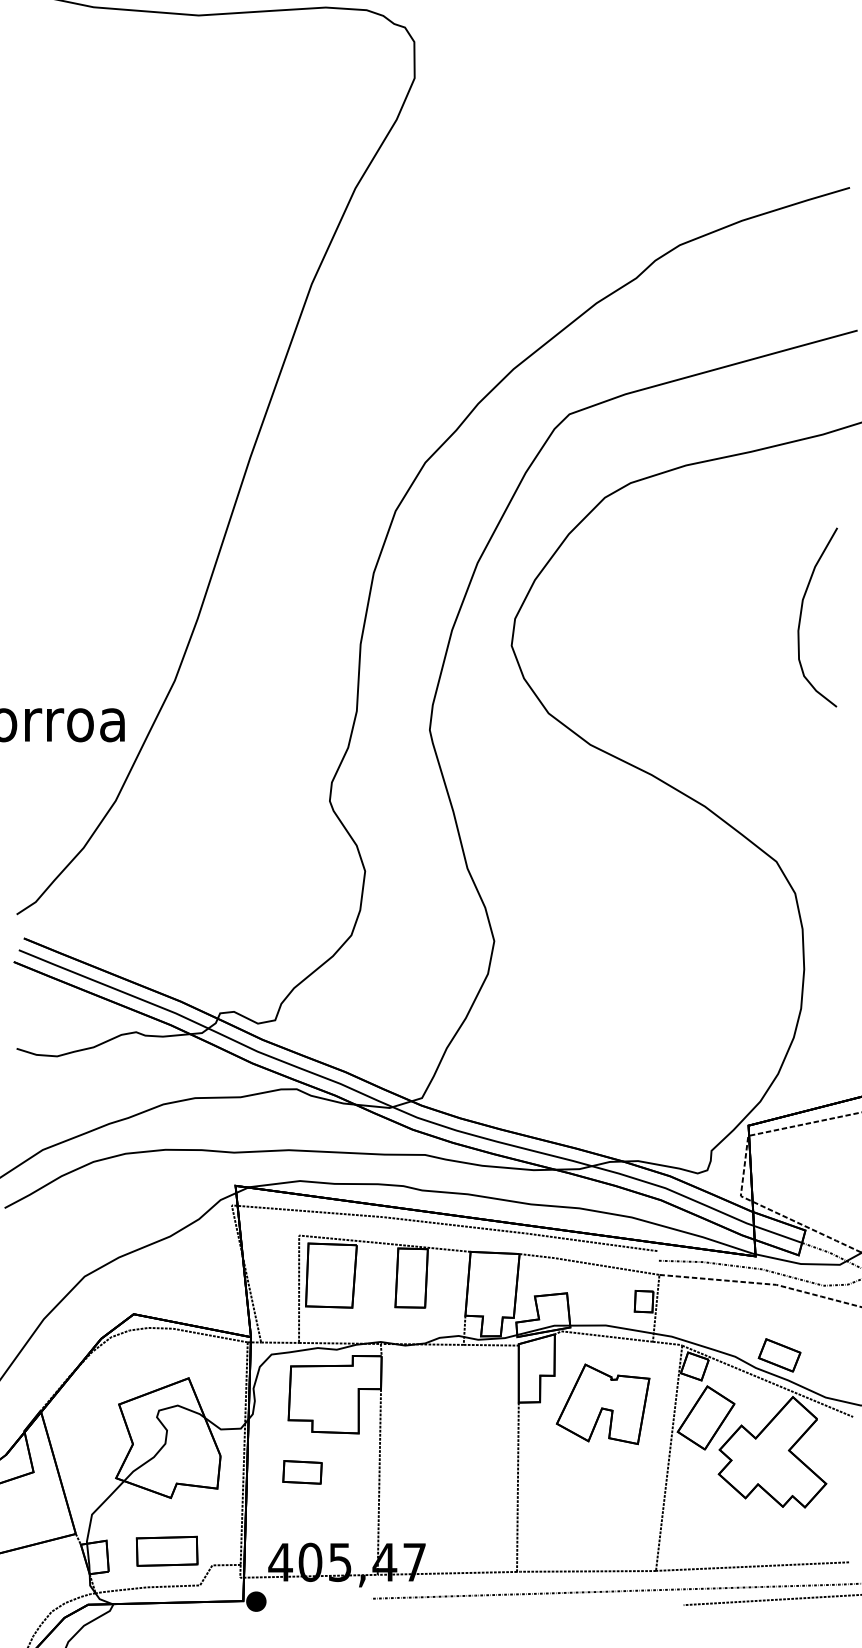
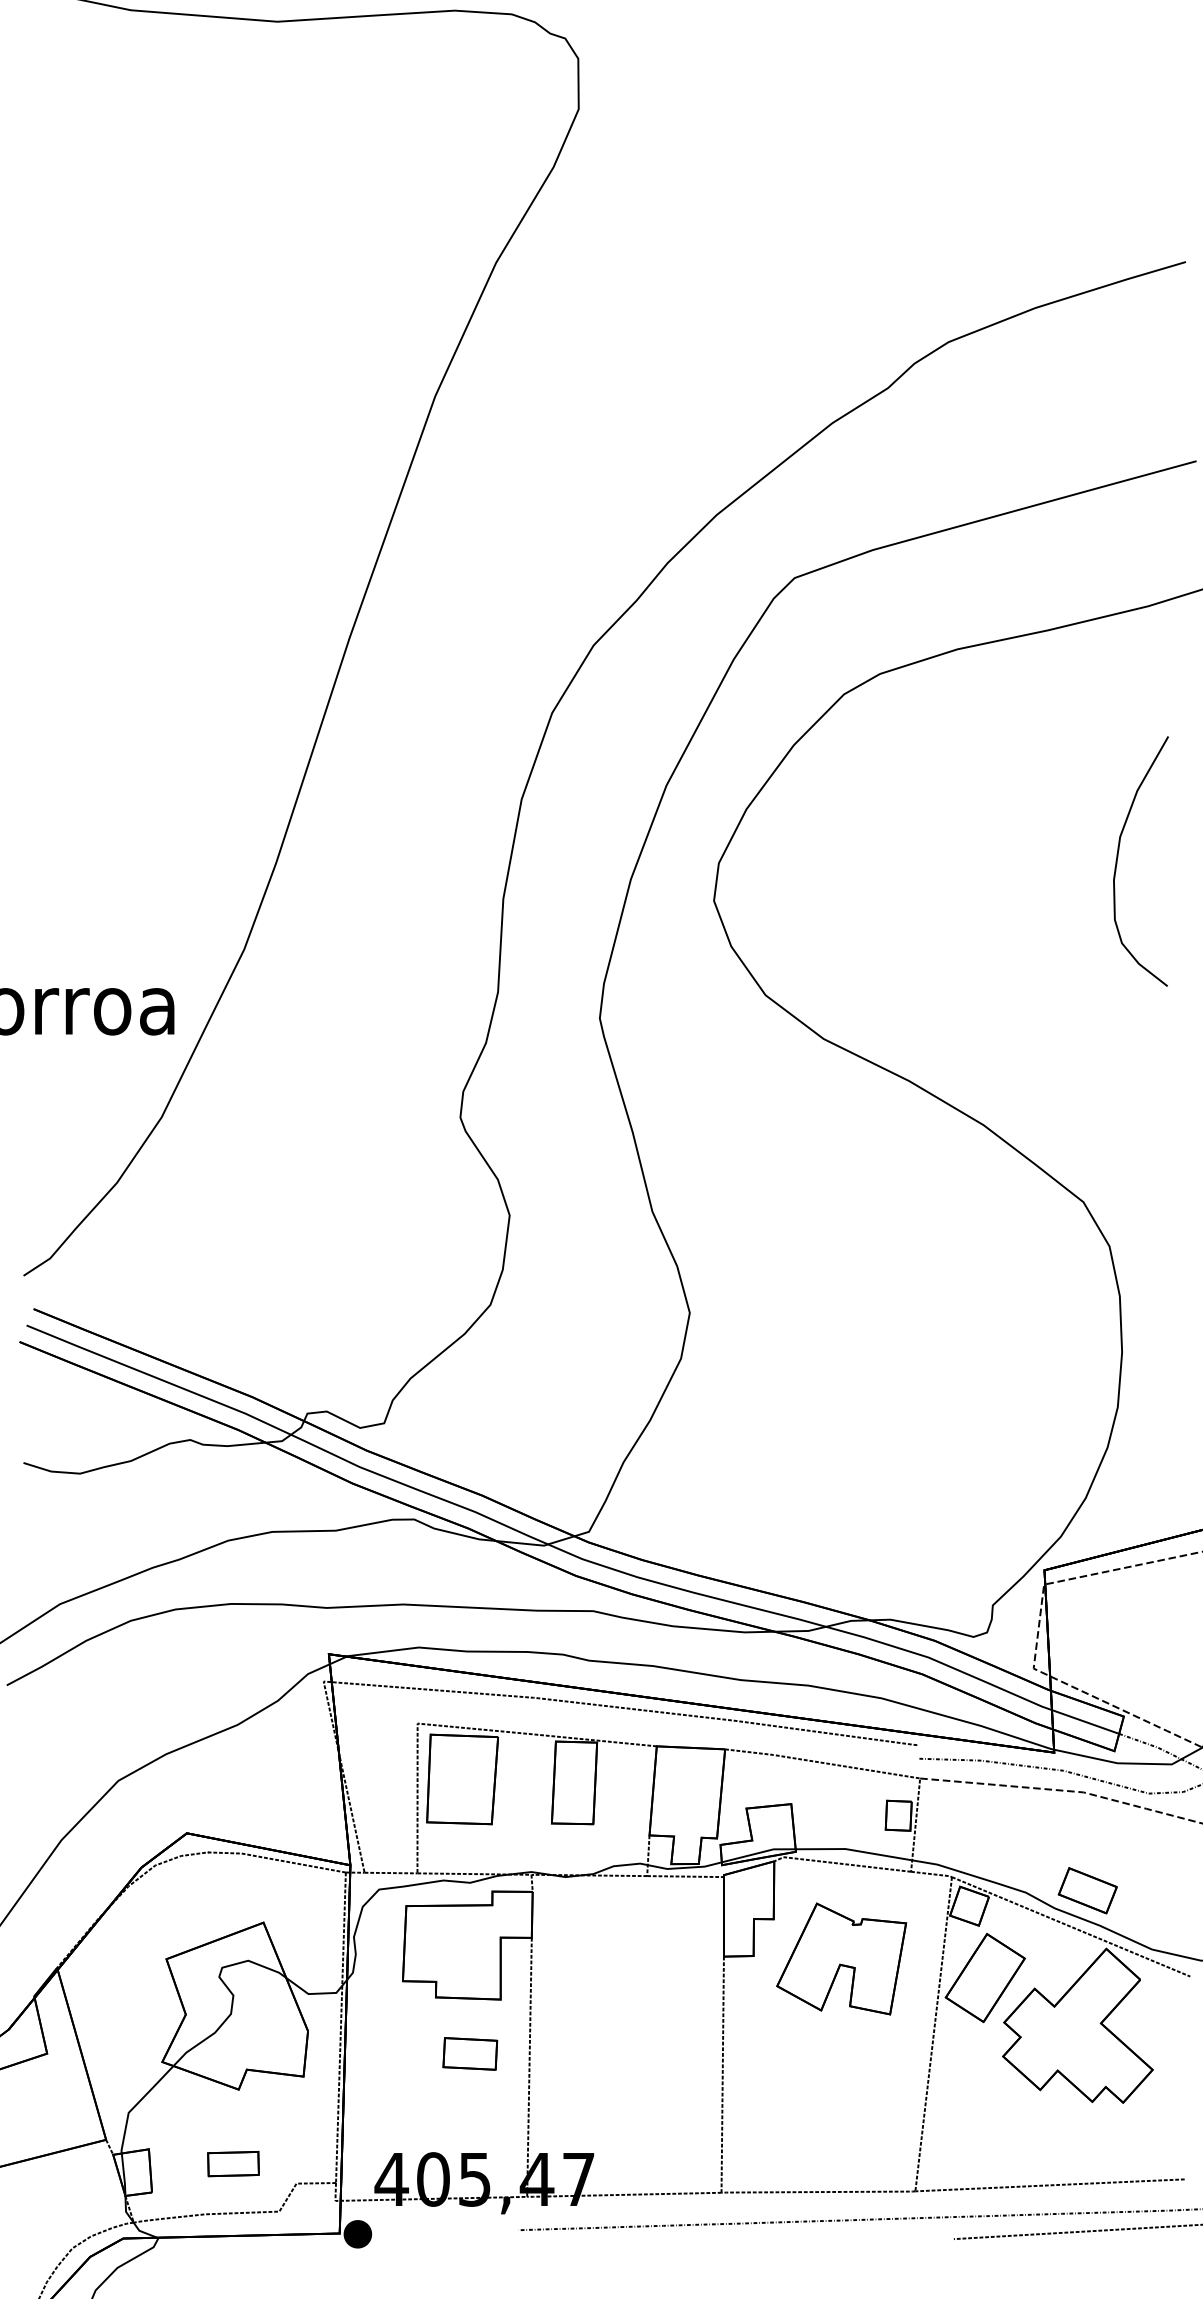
part: (302, 1472) -> (470, 2053), moved
part: (167, 1550) -> (233, 2163), size x0.6

